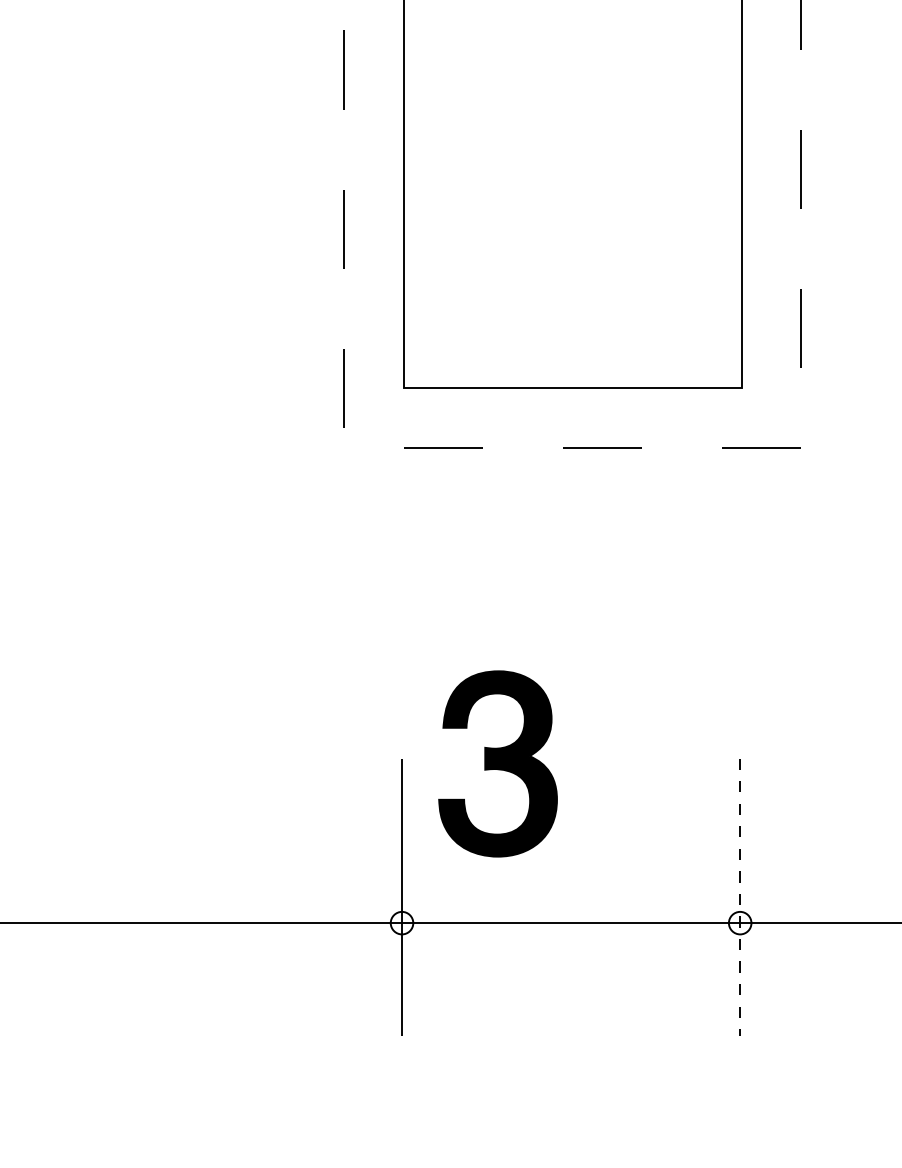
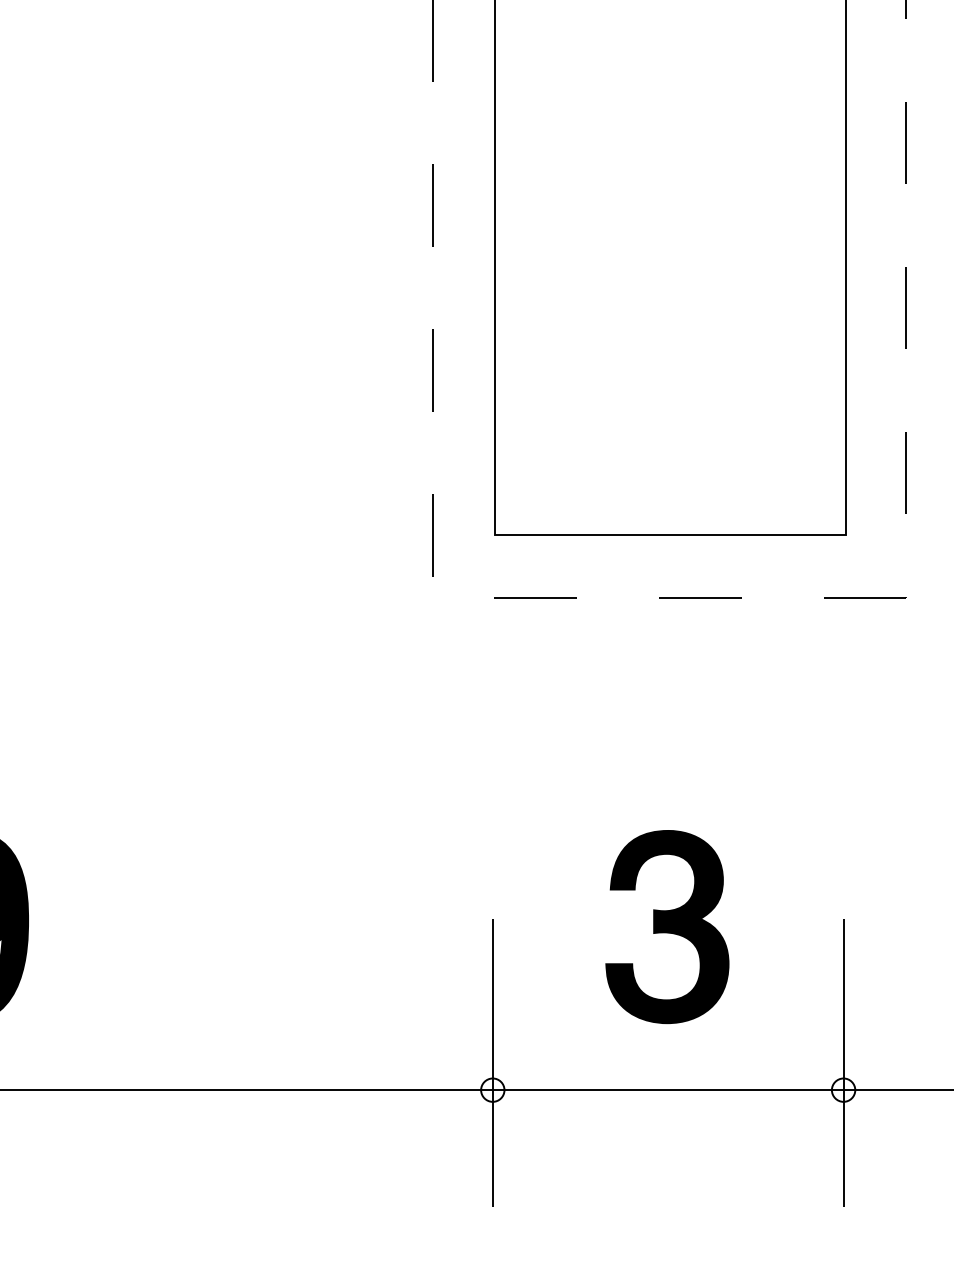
part: (498, 764) -> (667, 927), moved
line: (740, 897) -> (843, 1063), dashed -> solid

